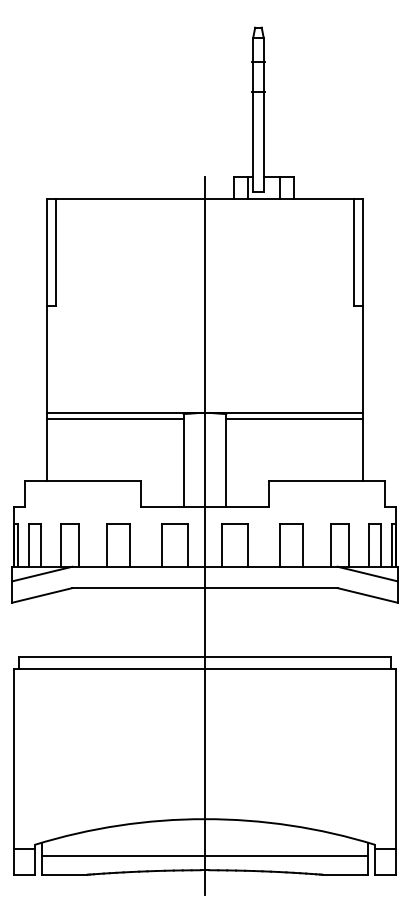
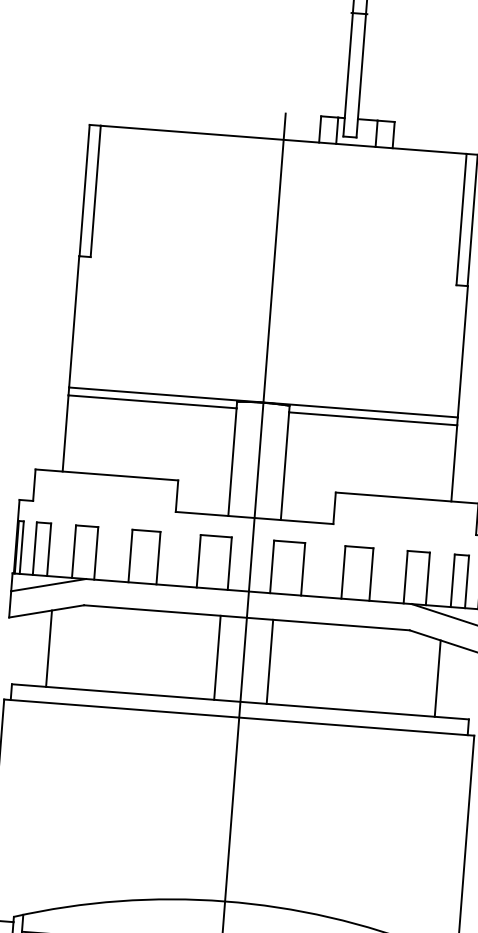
line: (183, 622) -> (217, 657), added
line: (226, 622) -> (270, 662), added
line: (46, 625) -> (48, 648), added
line: (363, 625) -> (437, 678), added

